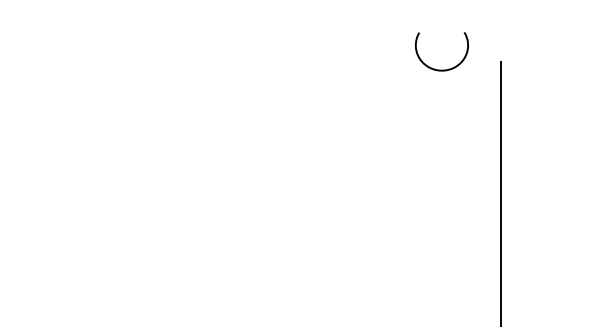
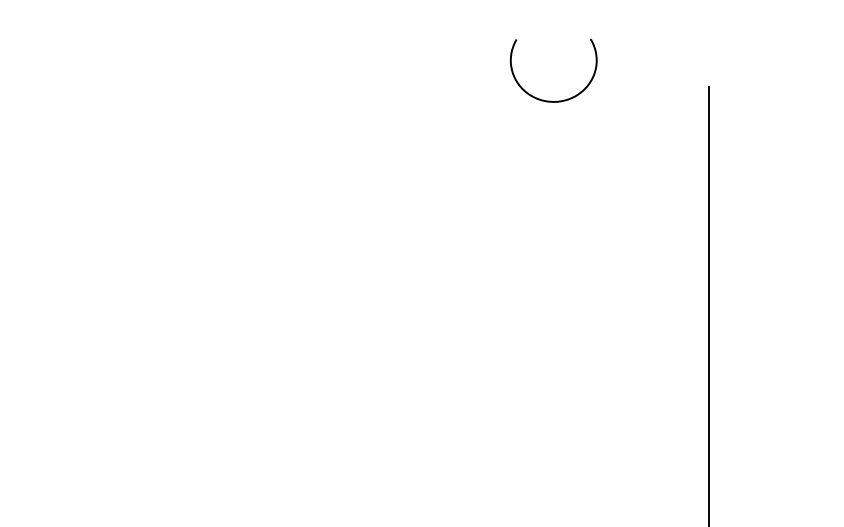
curve: (441, 69) -> (552, 100), moved

